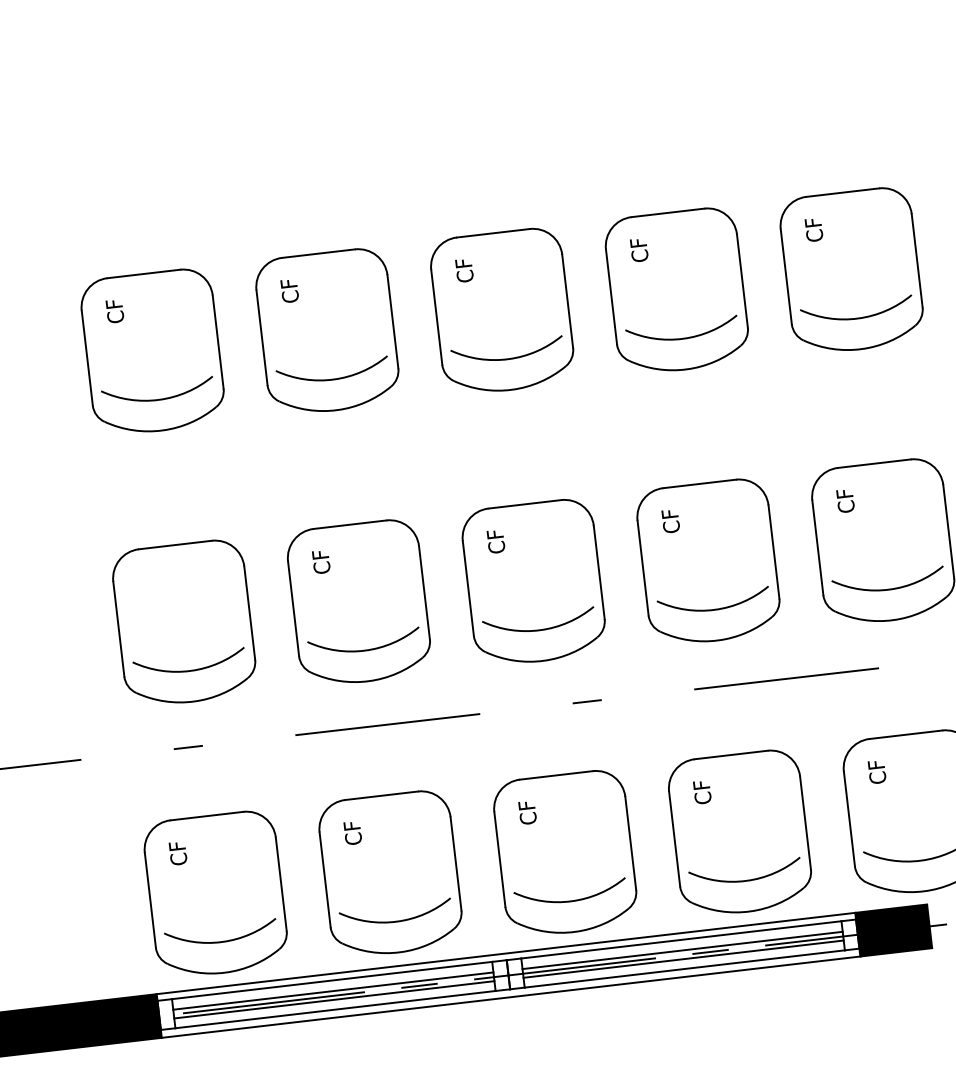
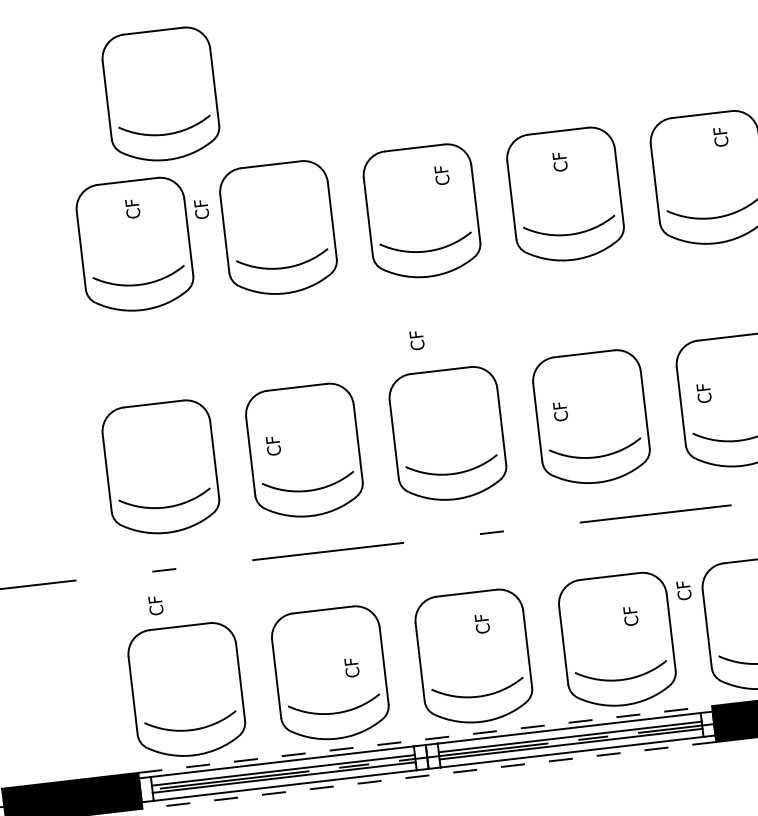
part: (184, 167) -> (161, 93), added
text: (813, 230) -> (720, 137), moved
text: (639, 250) -> (560, 162), moved
text: (464, 270) -> (442, 175), moved
text: (289, 291) -> (201, 209), moved
text: (114, 311) -> (132, 208), moved
text: (845, 501) -> (704, 393), moved
text: (670, 521) -> (560, 411), moved
text: (495, 541) -> (416, 340), moved
text: (321, 562) -> (273, 446), moved
text: (876, 772) -> (683, 590), moved
text: (702, 792) -> (630, 616), moved
text: (527, 812) -> (482, 623), moved
text: (352, 833) -> (351, 668), moved
text: (177, 853) -> (155, 605), moved
line: (506, 953) -> (425, 739), solid -> dashed
line: (511, 997) -> (429, 775), solid -> dashed

